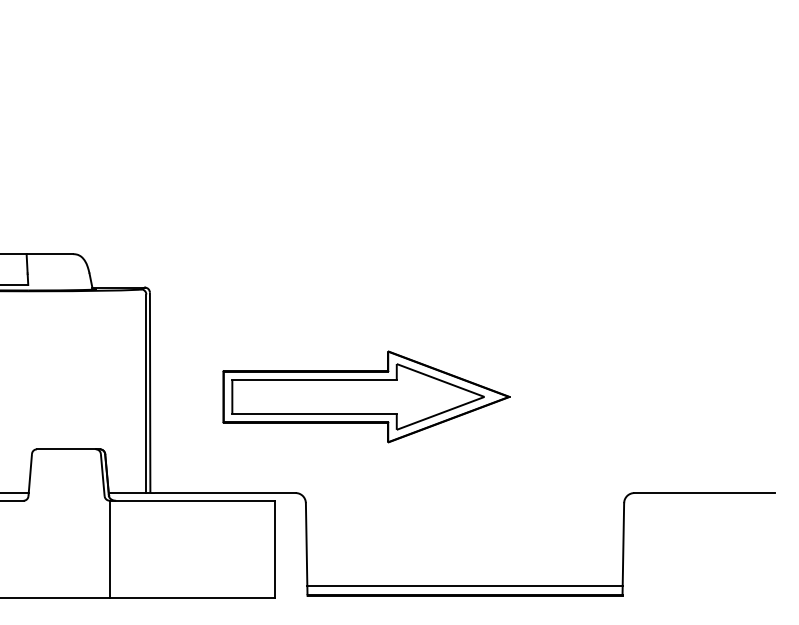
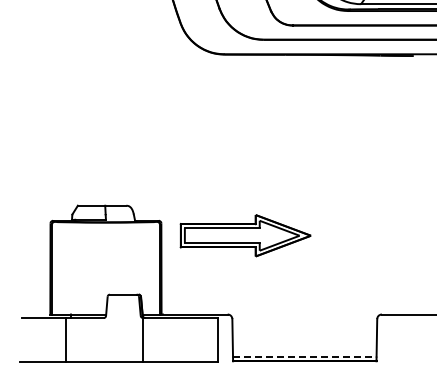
part: (365, 396) -> (245, 235), moved
line: (464, 585) -> (304, 356), solid -> dashed

